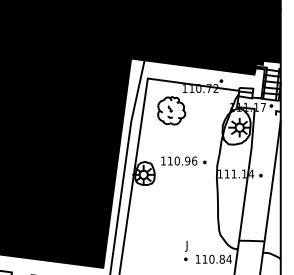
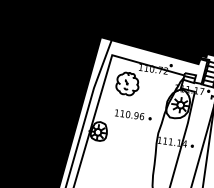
part: (183, 160) -> (133, 114), moved

